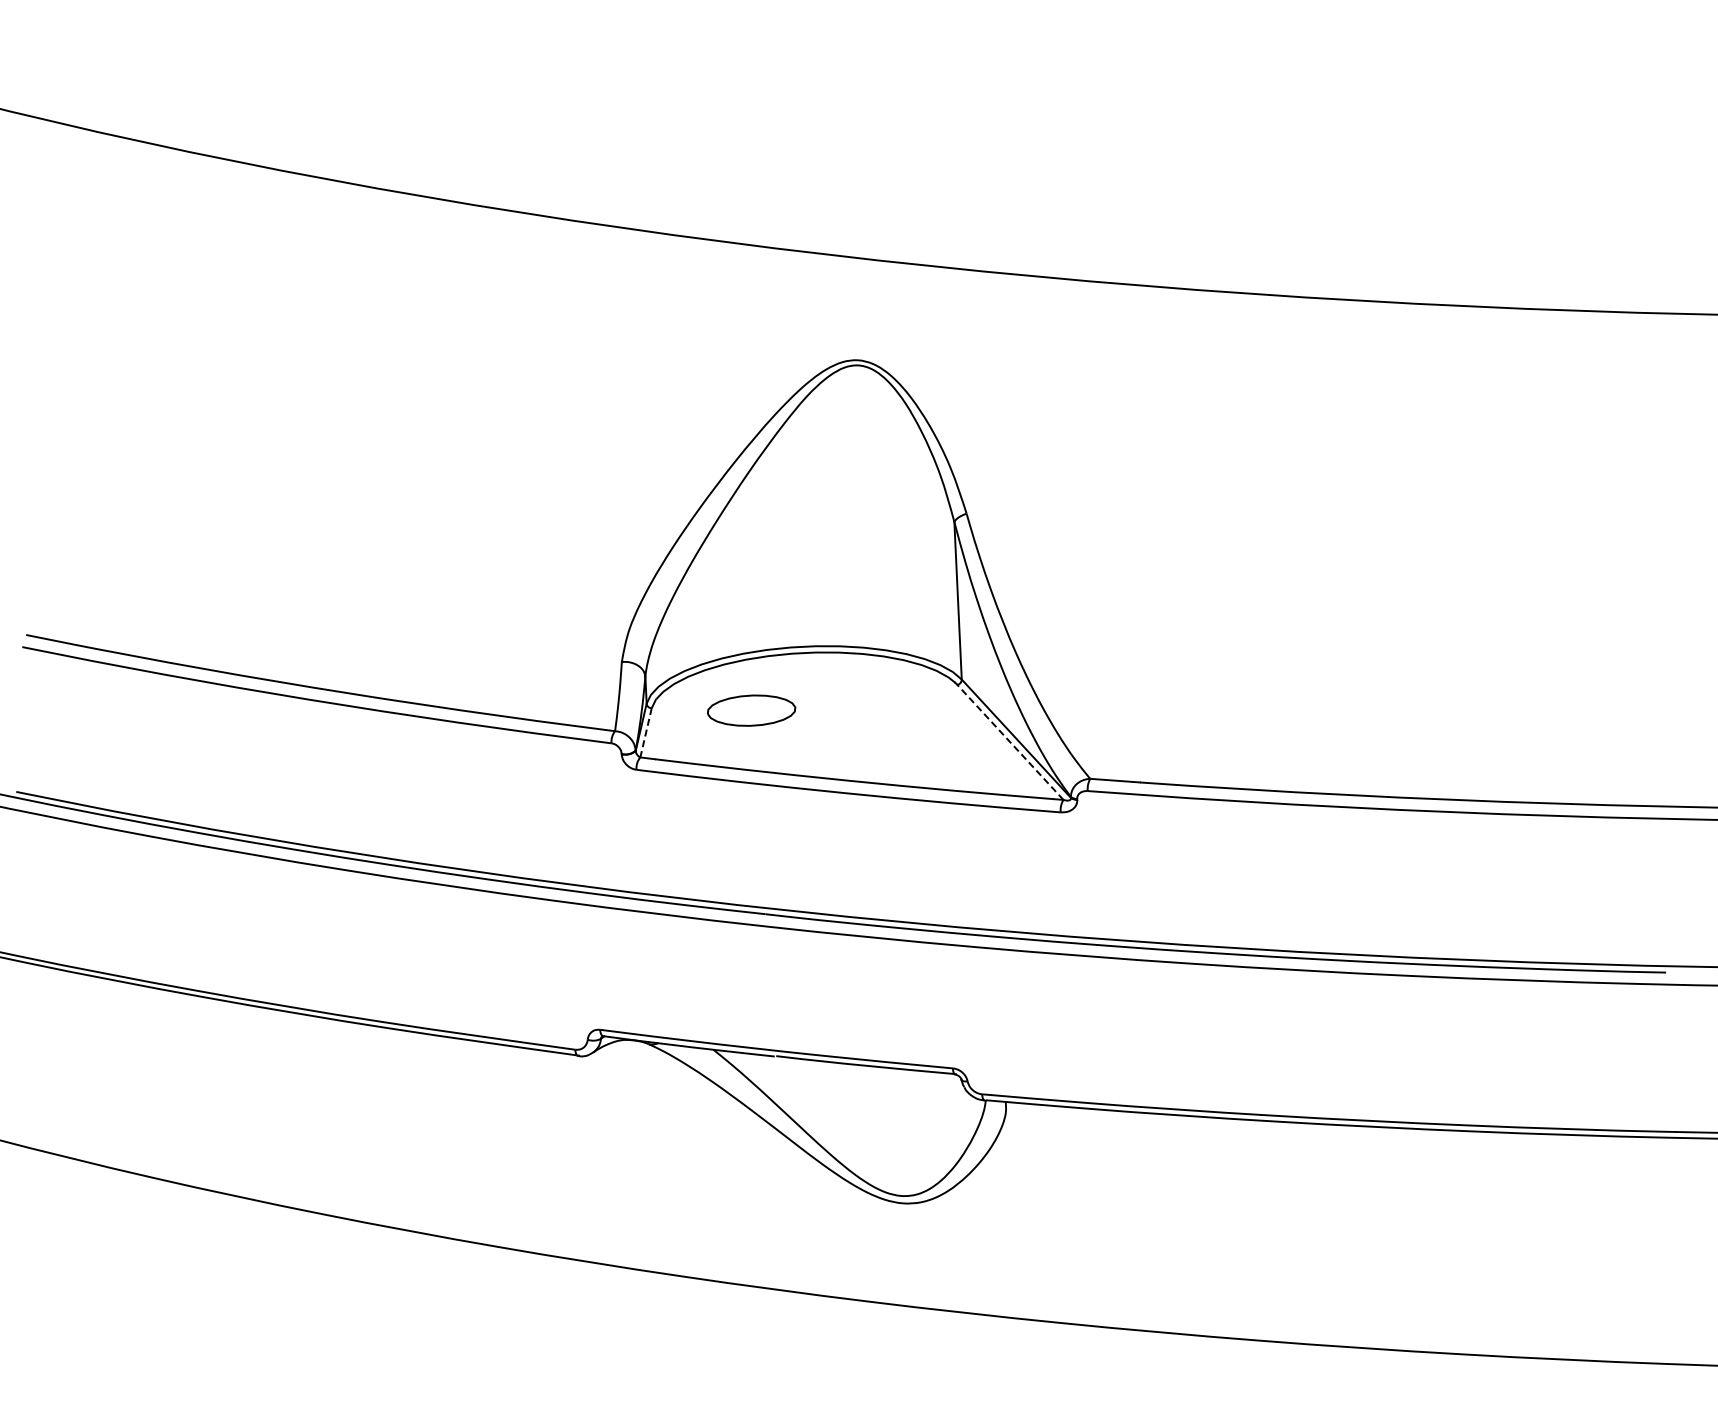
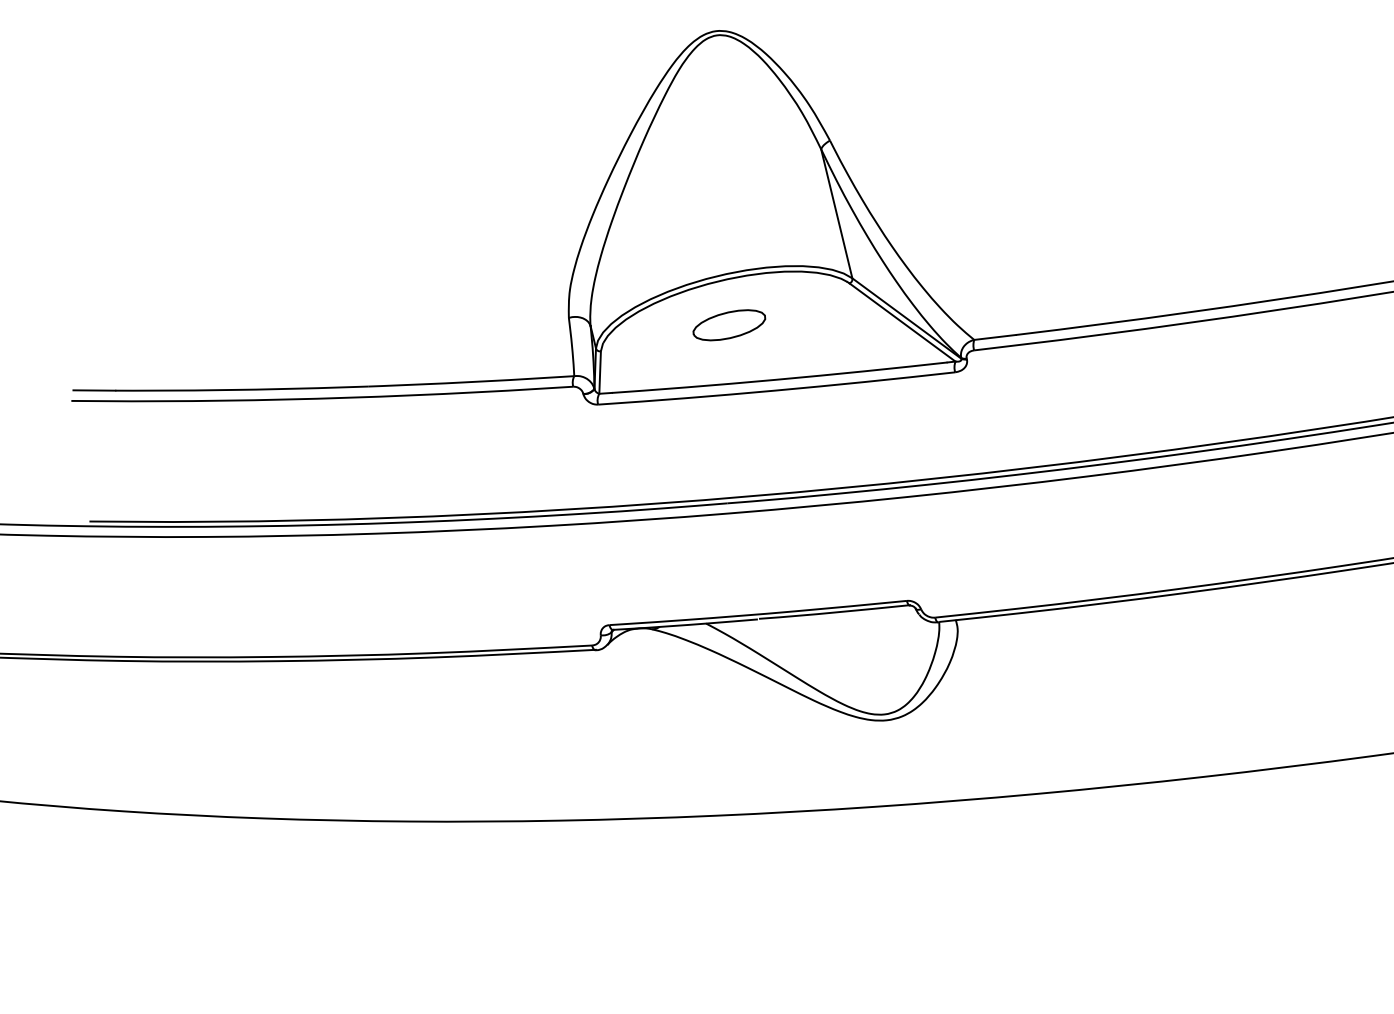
part: (751, 710) -> (729, 325), moved
line: (645, 733) -> (599, 373), dashed -> solid
line: (1010, 742) -> (902, 322), dashed -> solid

